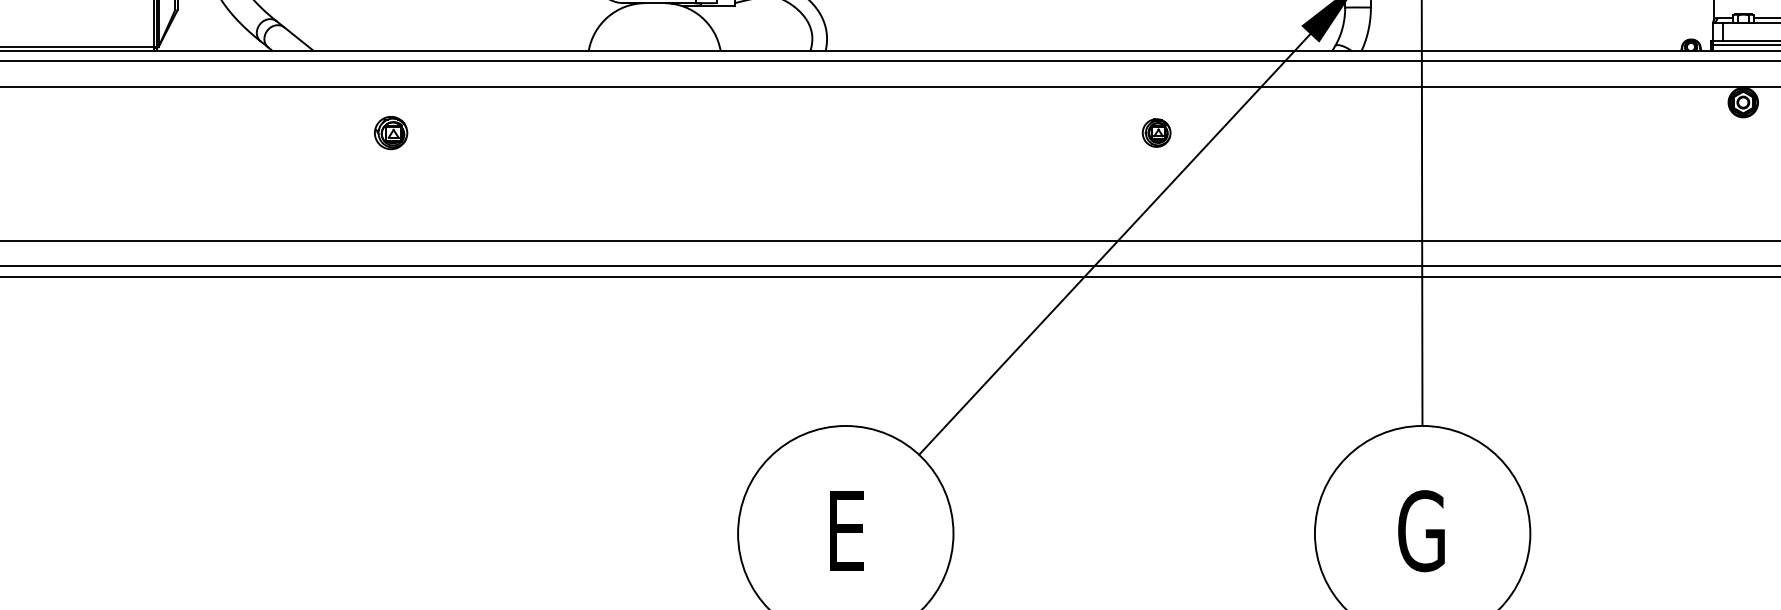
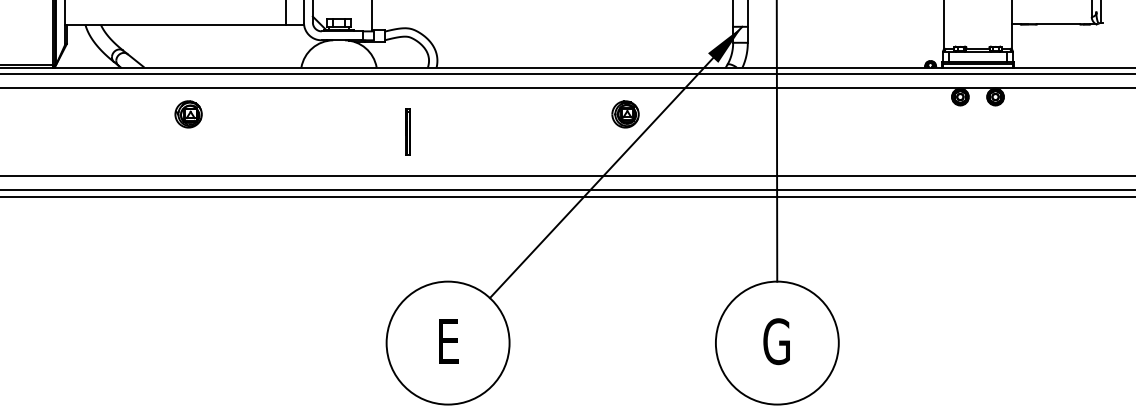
part: (390, 133) -> (188, 114), size x1.43
part: (1156, 133) -> (625, 114), size x1.67
part: (774, 162) -> (407, 131), added

